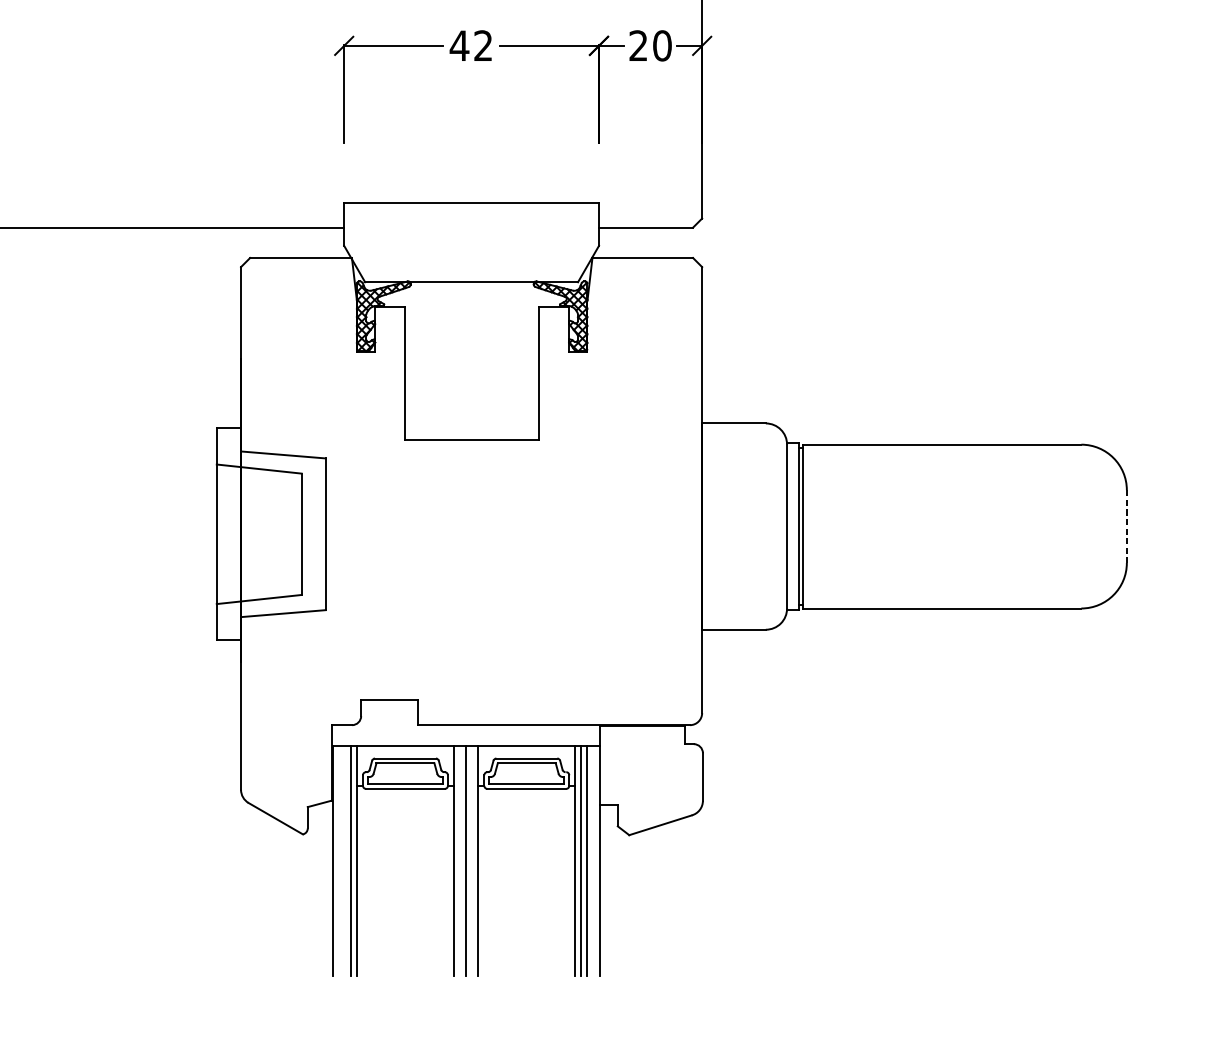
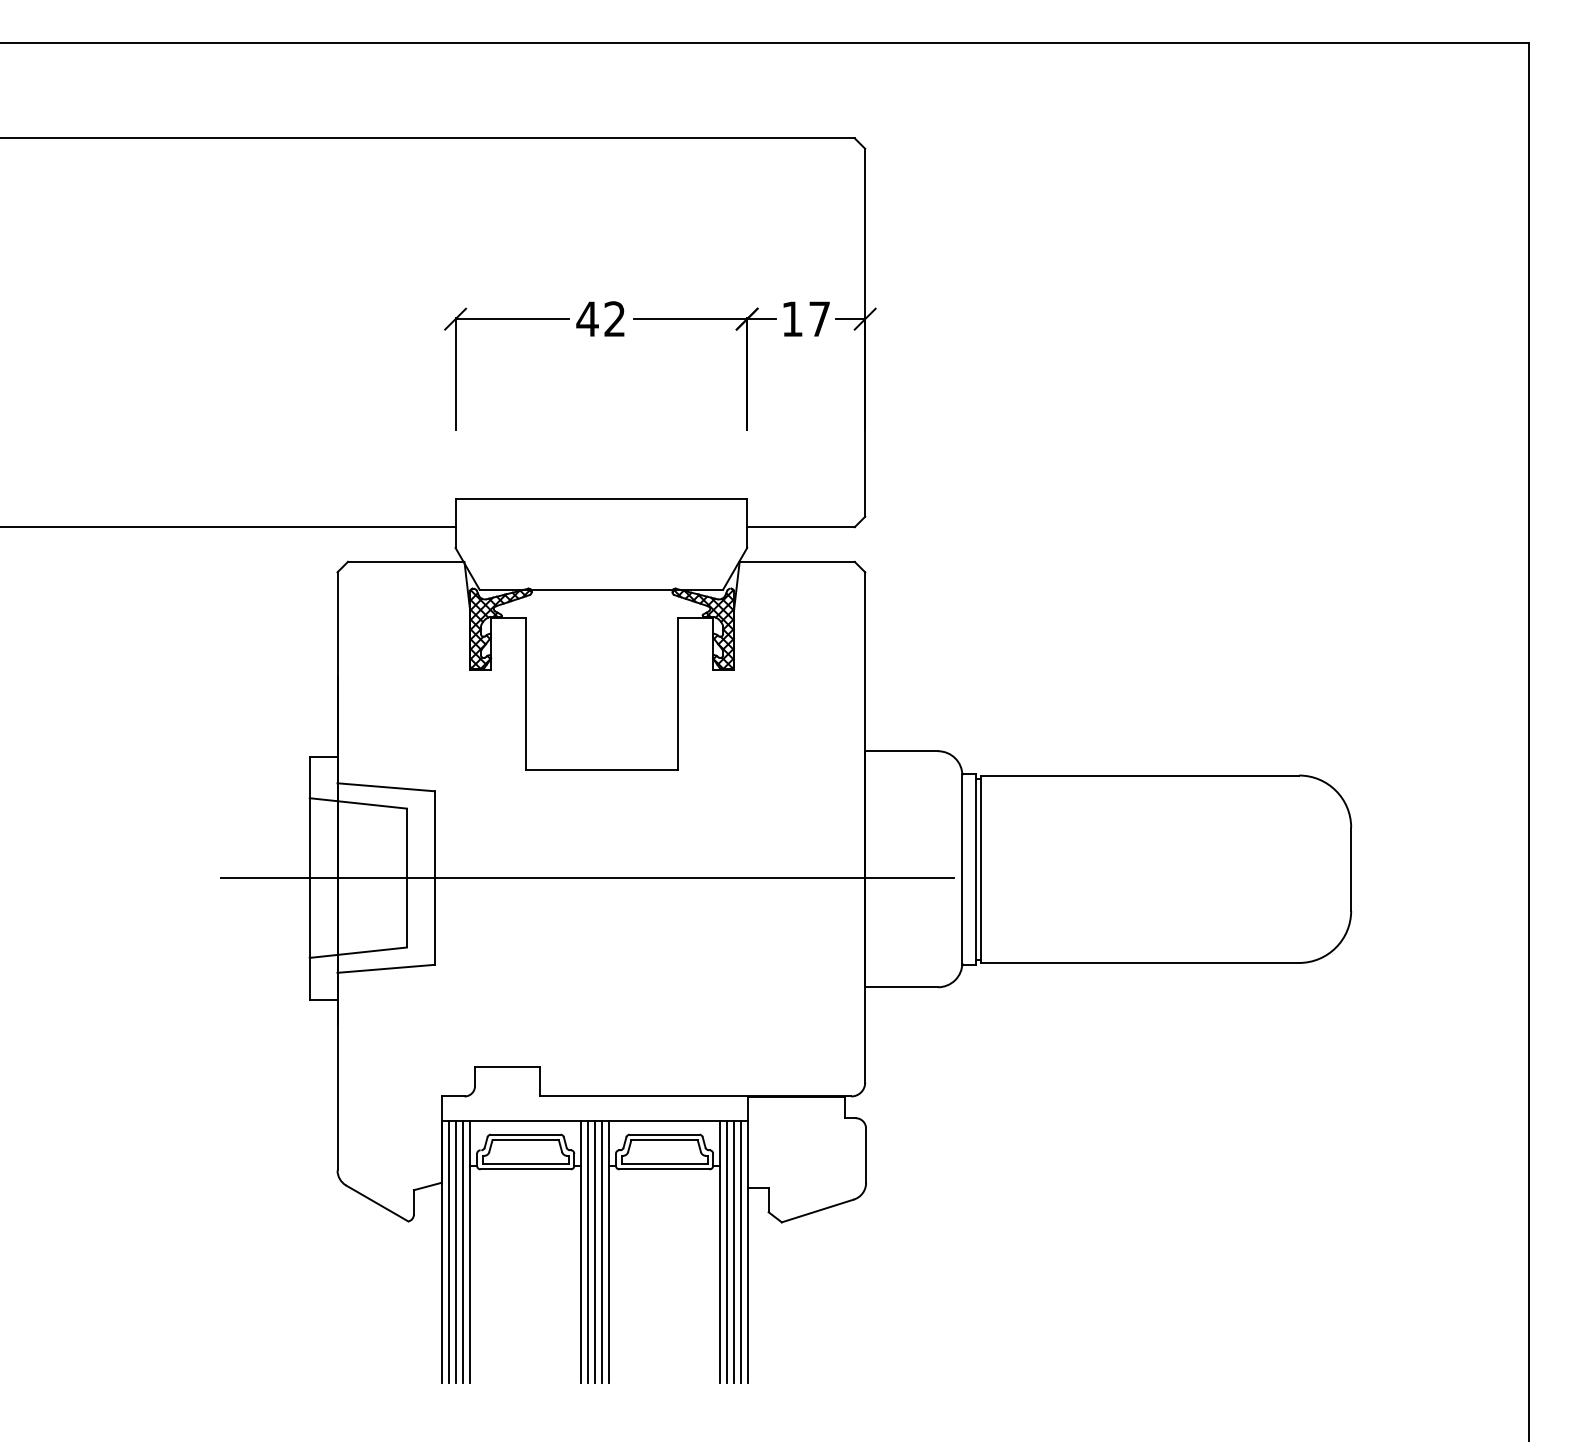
text: (650, 46) -> (806, 319), 20 -> 17
line: (1127, 526) -> (1351, 869), dashed -> solid
line: (459, 534) -> (587, 878), added
line: (338, 860) -> (449, 1251), added
line: (344, 860) -> (456, 1251), added
line: (460, 860) -> (588, 1251), added
line: (472, 860) -> (602, 1251), added
line: (593, 860) -> (740, 1251), added

